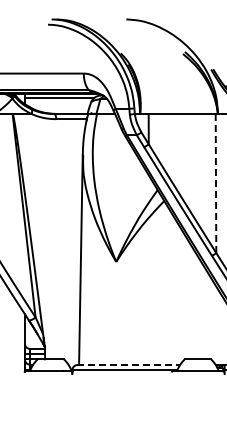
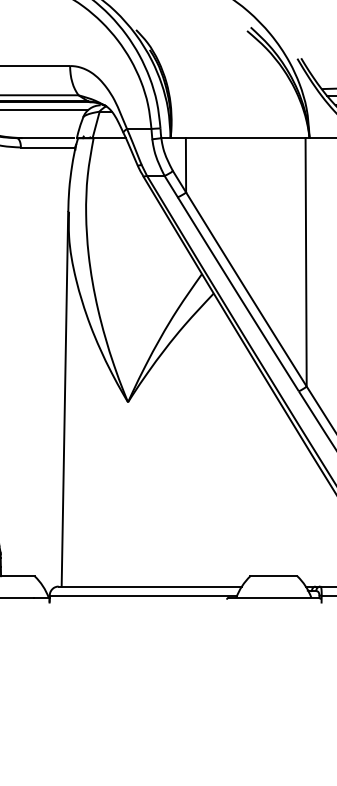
line: (216, 183) -> (307, 262), dashed -> solid
line: (129, 365) -> (151, 587), dashed -> solid

